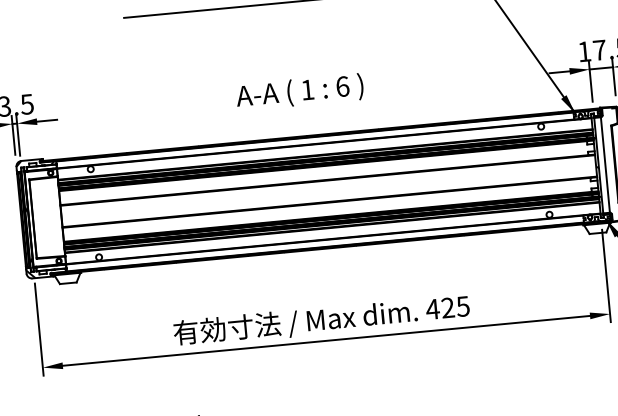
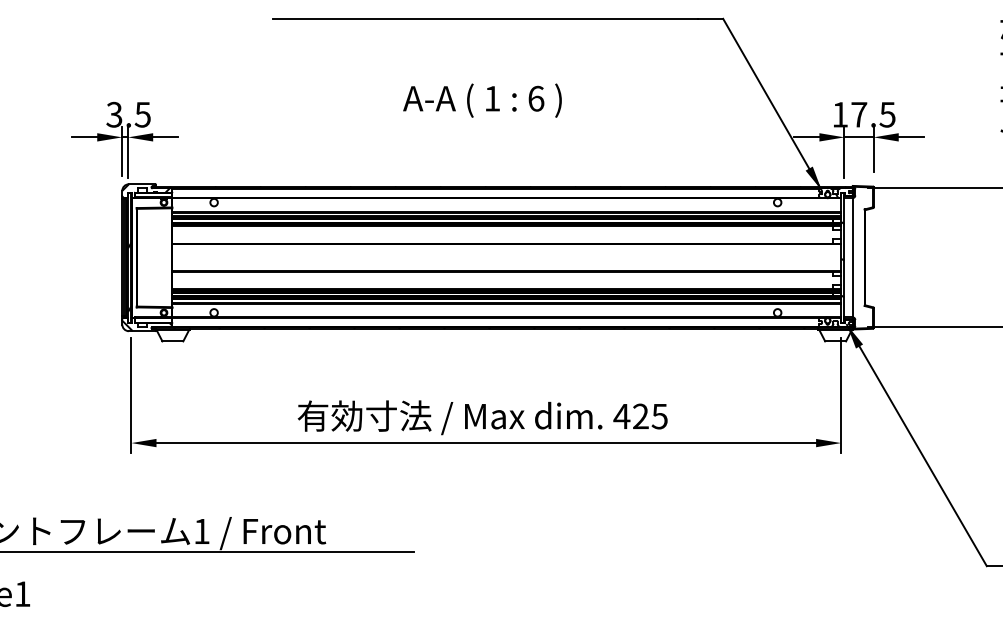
text: (299, 92) -> (482, 100), moved

